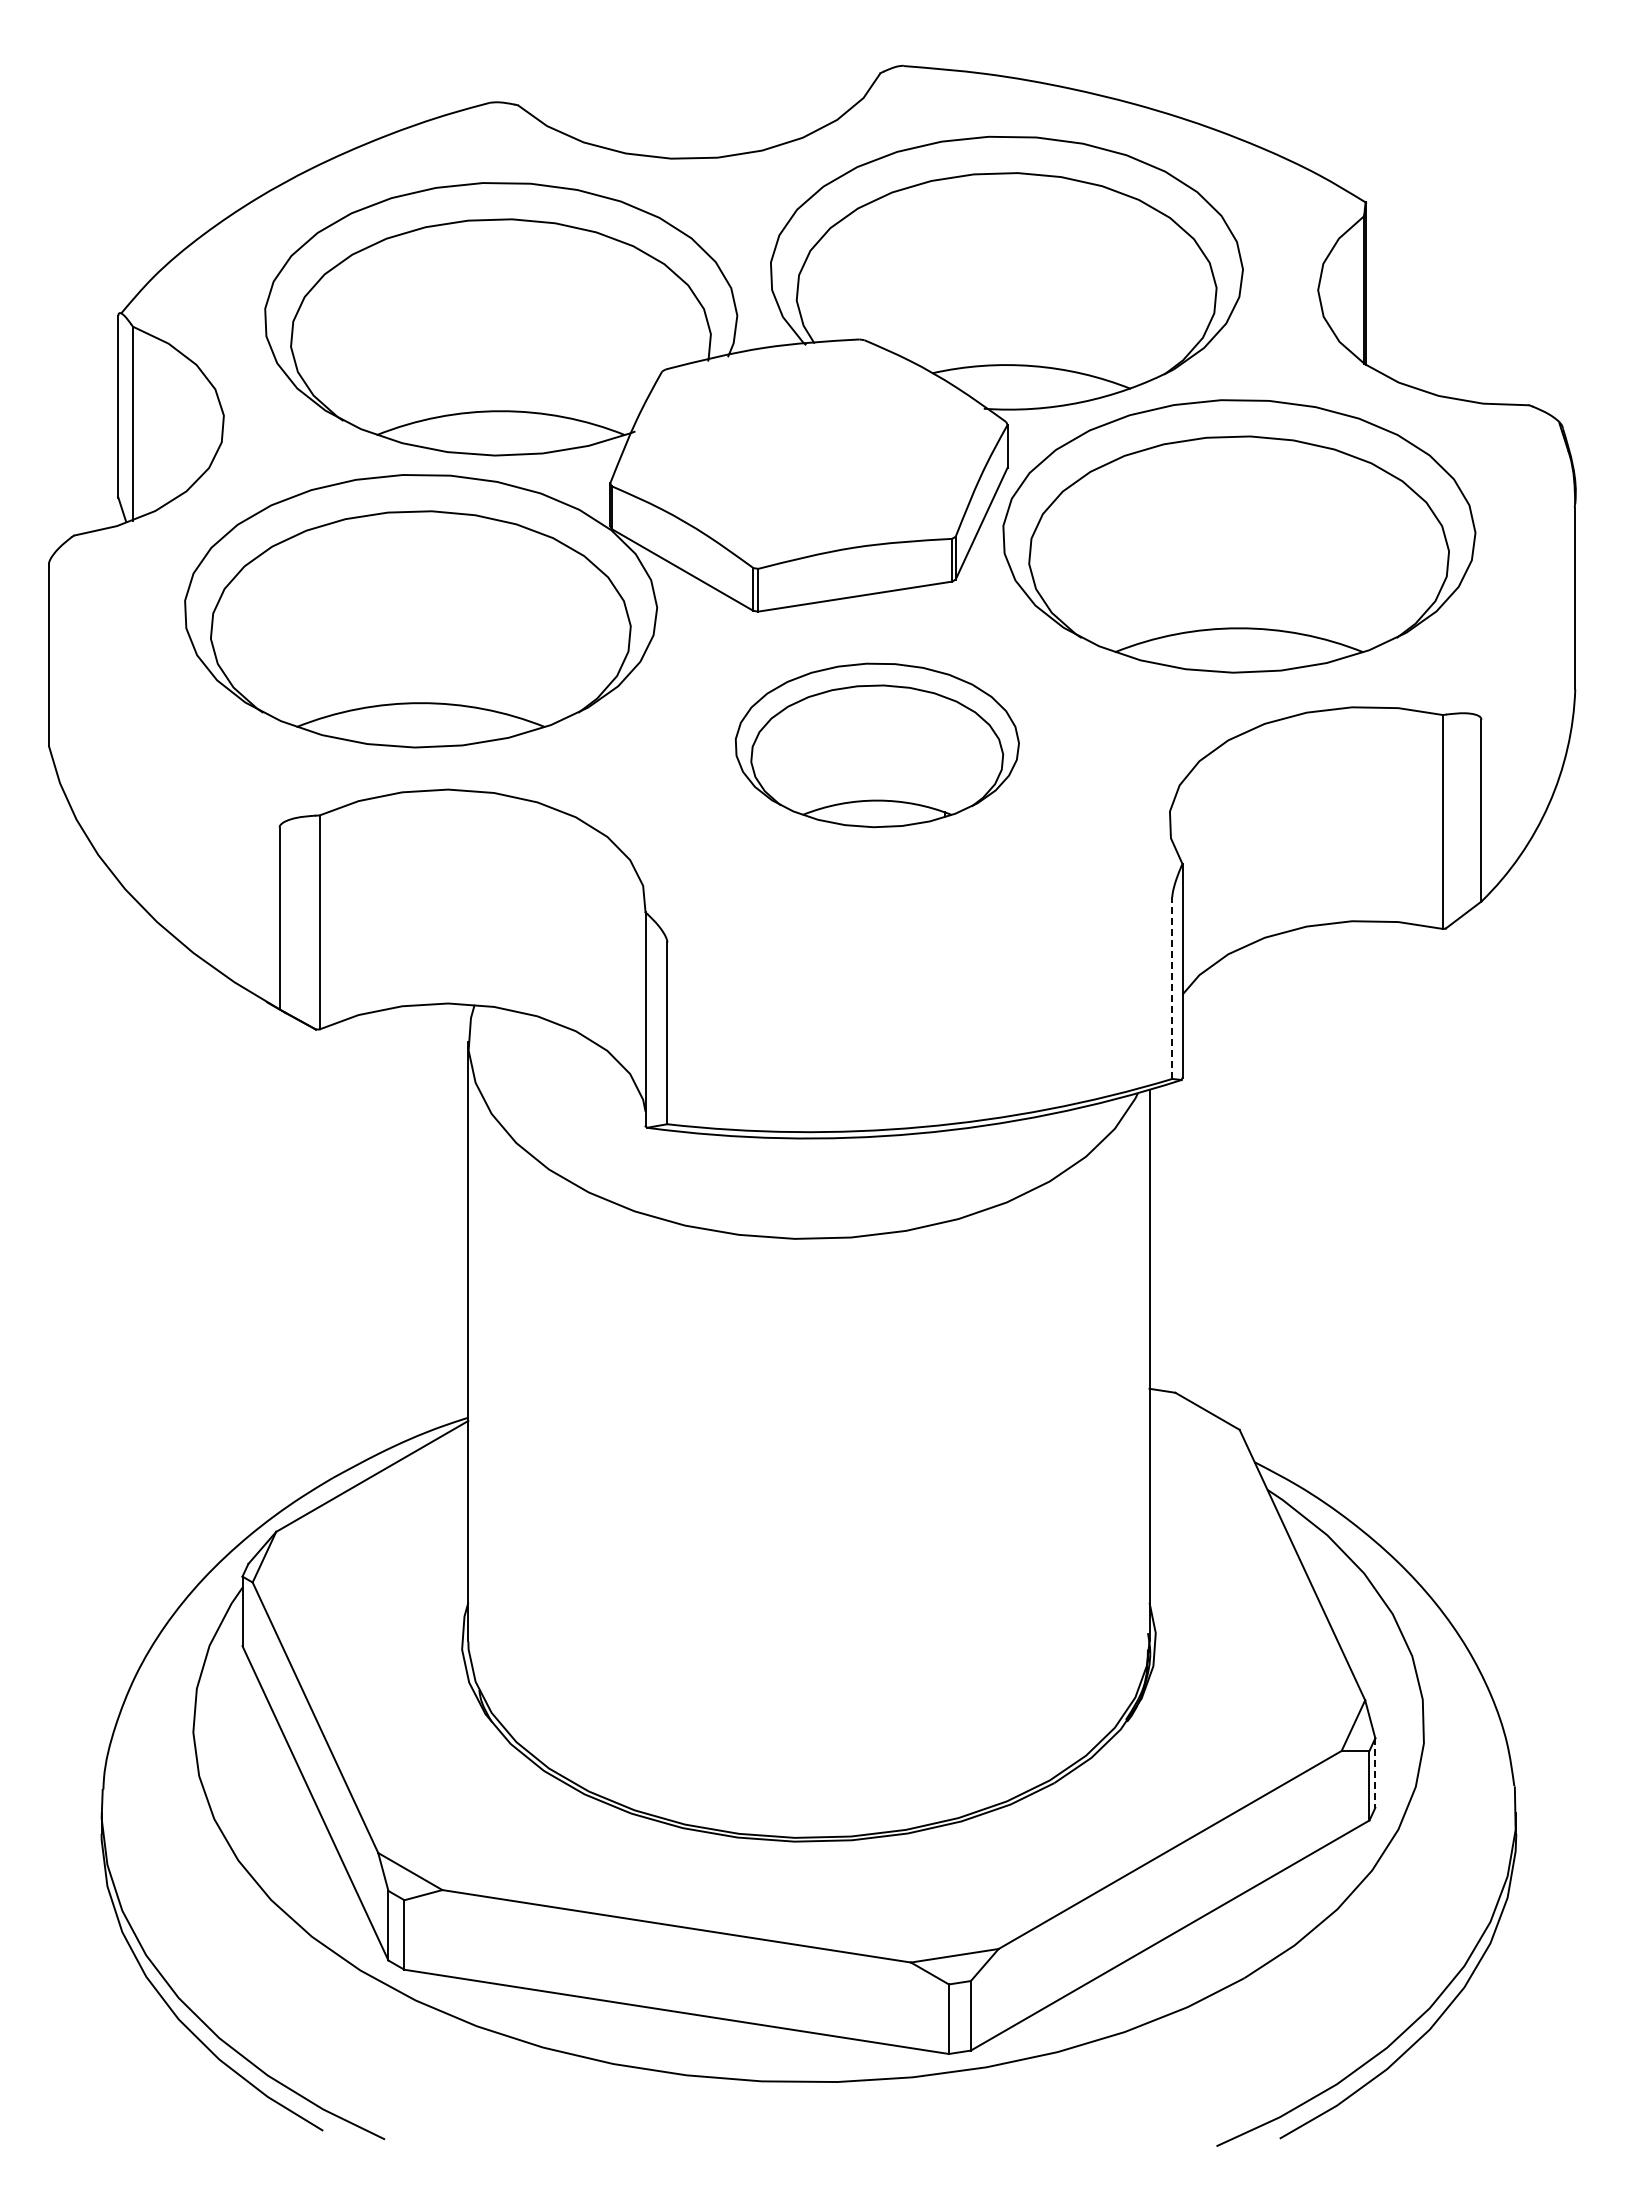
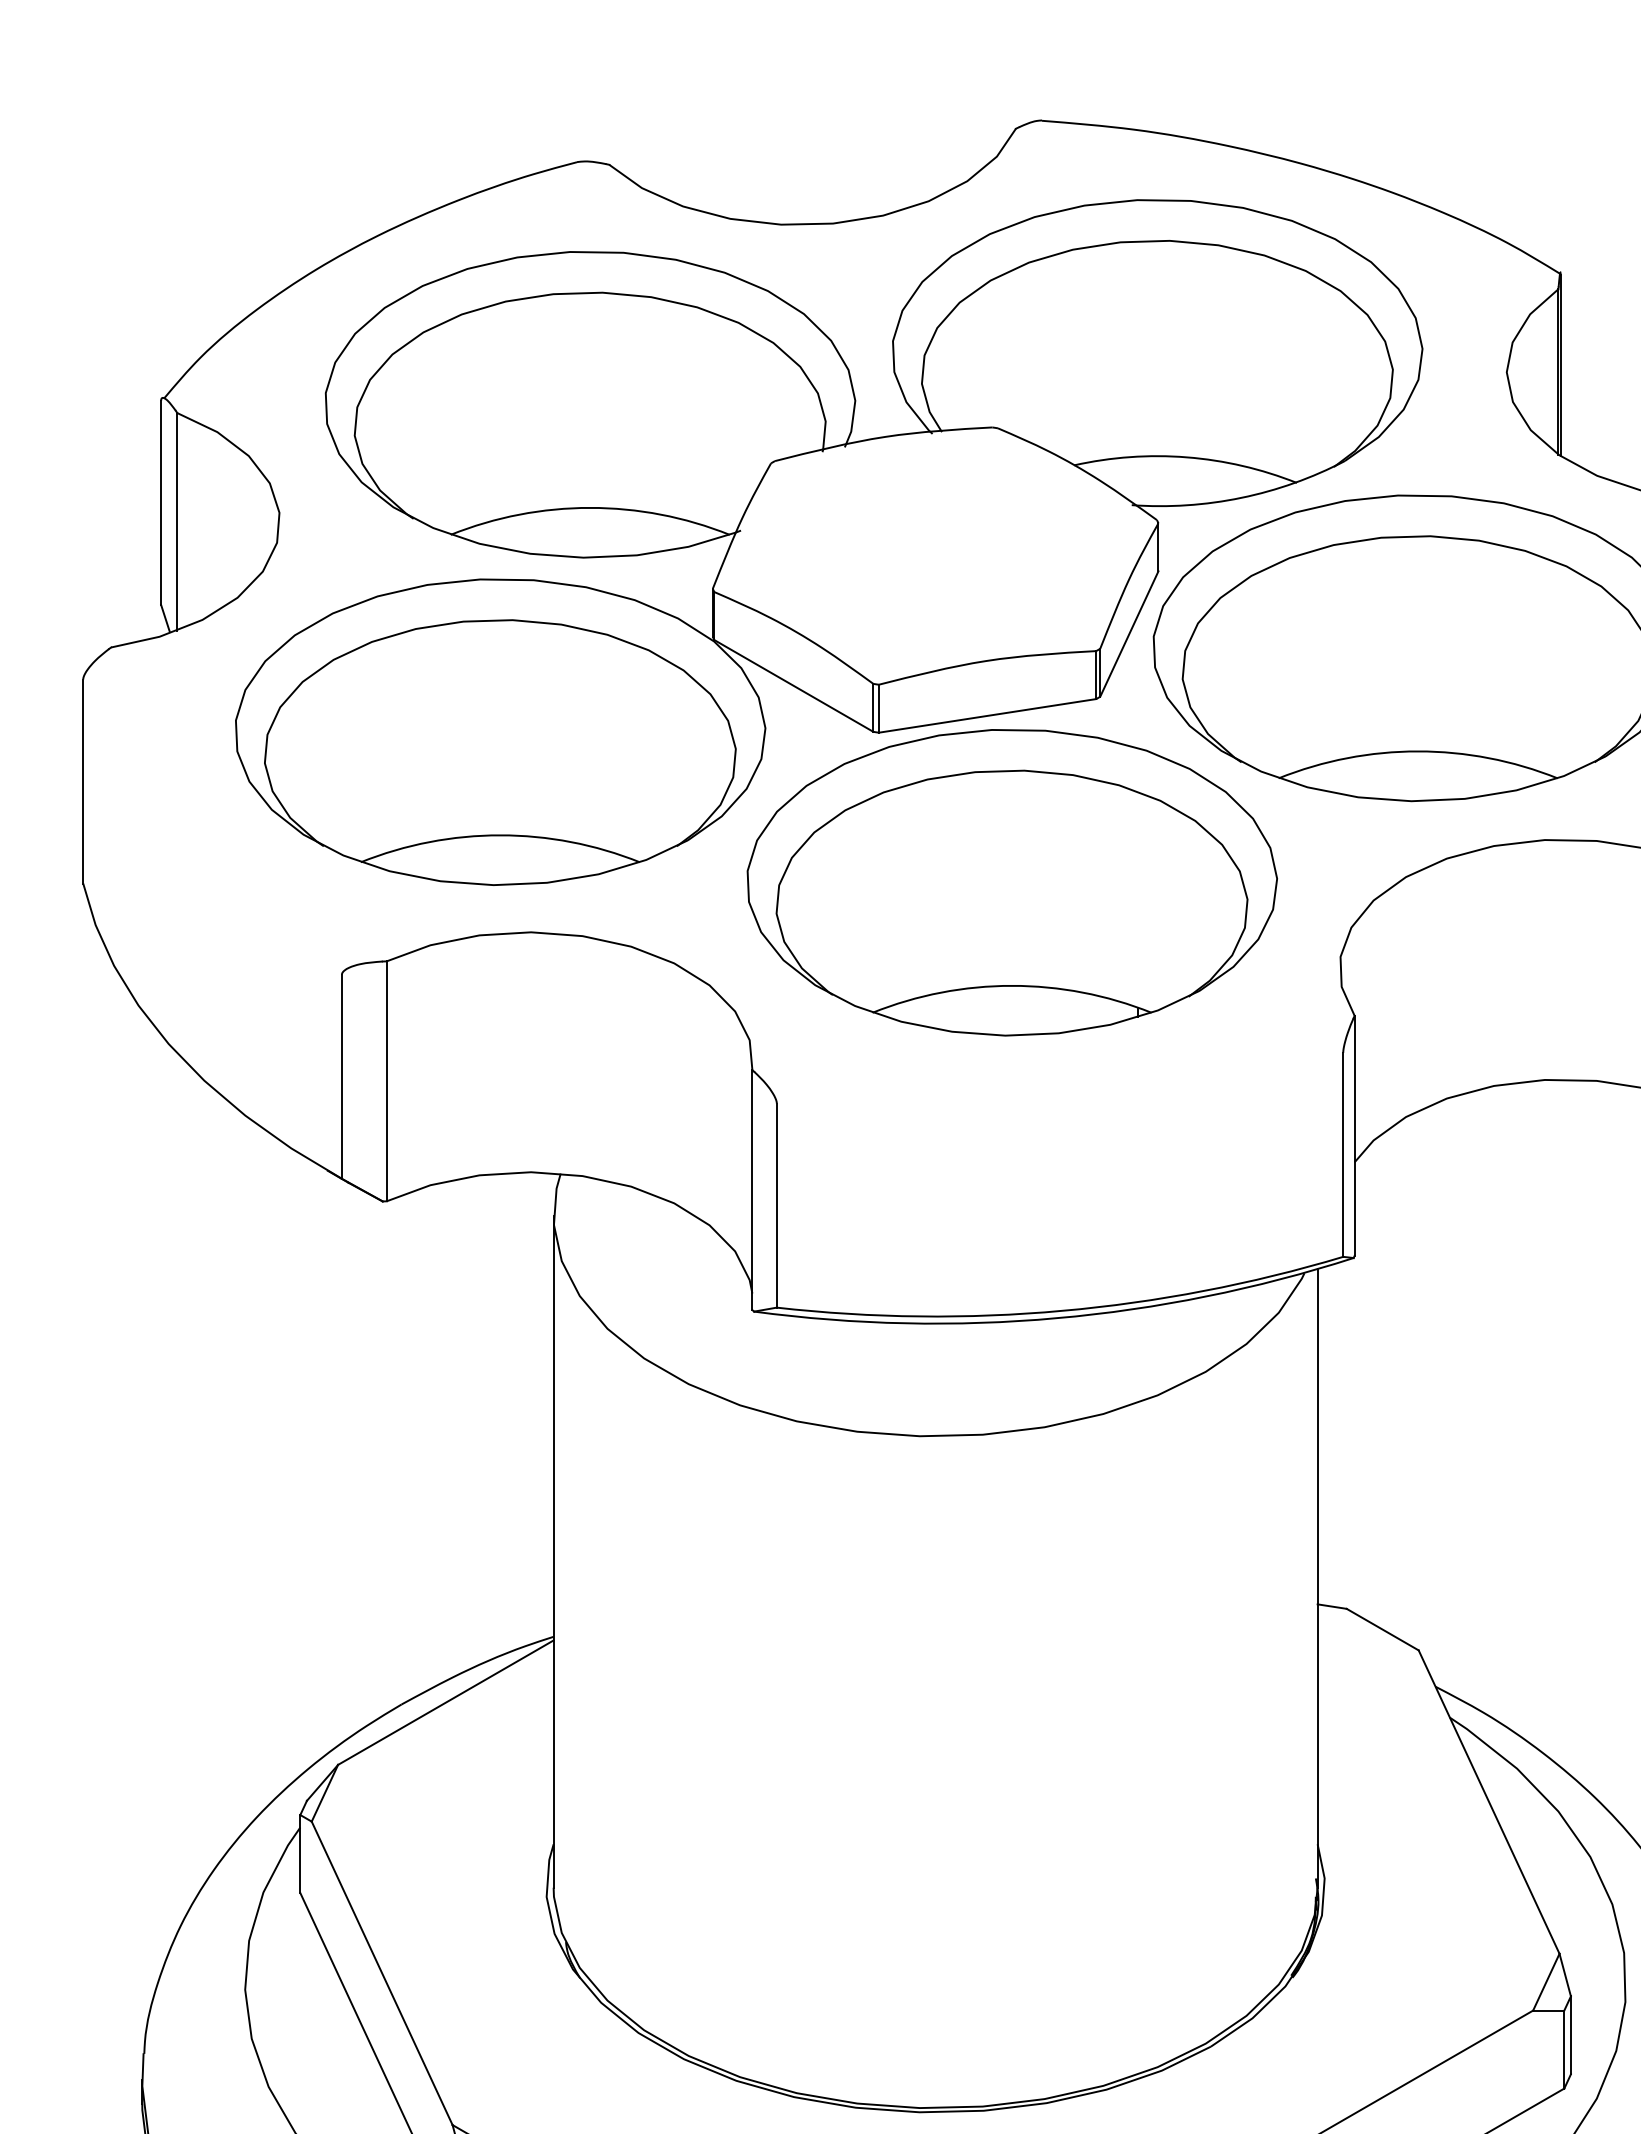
part: (877, 745) -> (1012, 882), size x1.67
line: (1172, 988) -> (1343, 1155), dashed -> solid
line: (1375, 1773) -> (1571, 2035), dashed -> solid

